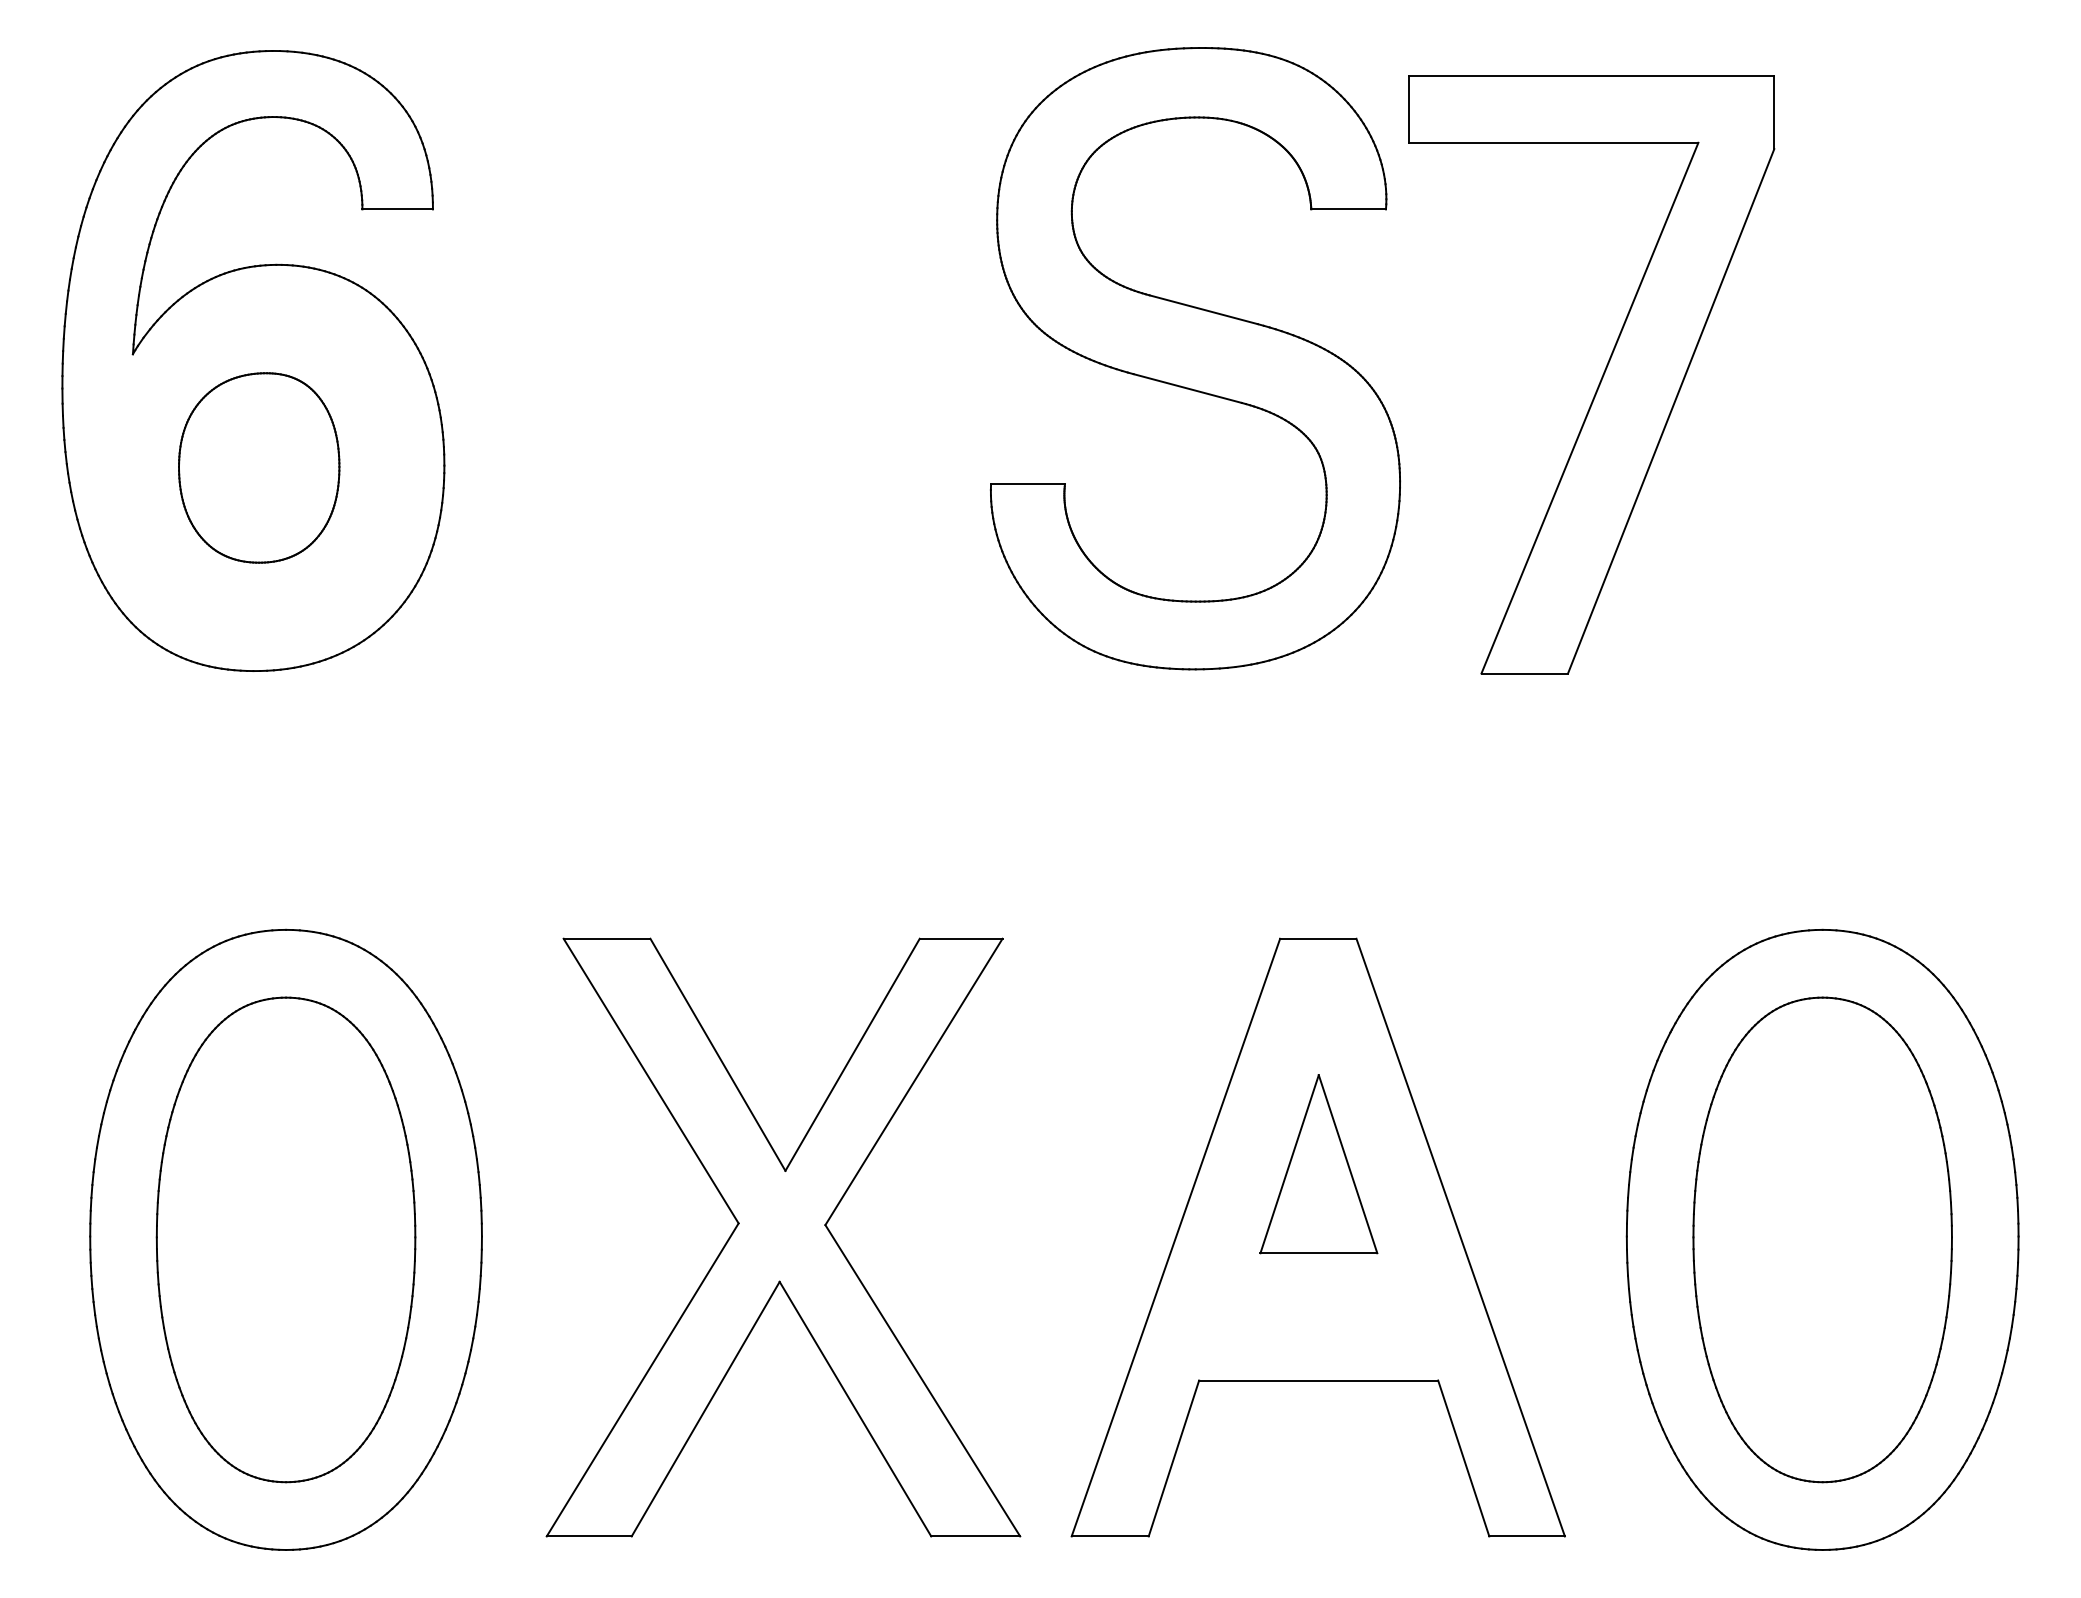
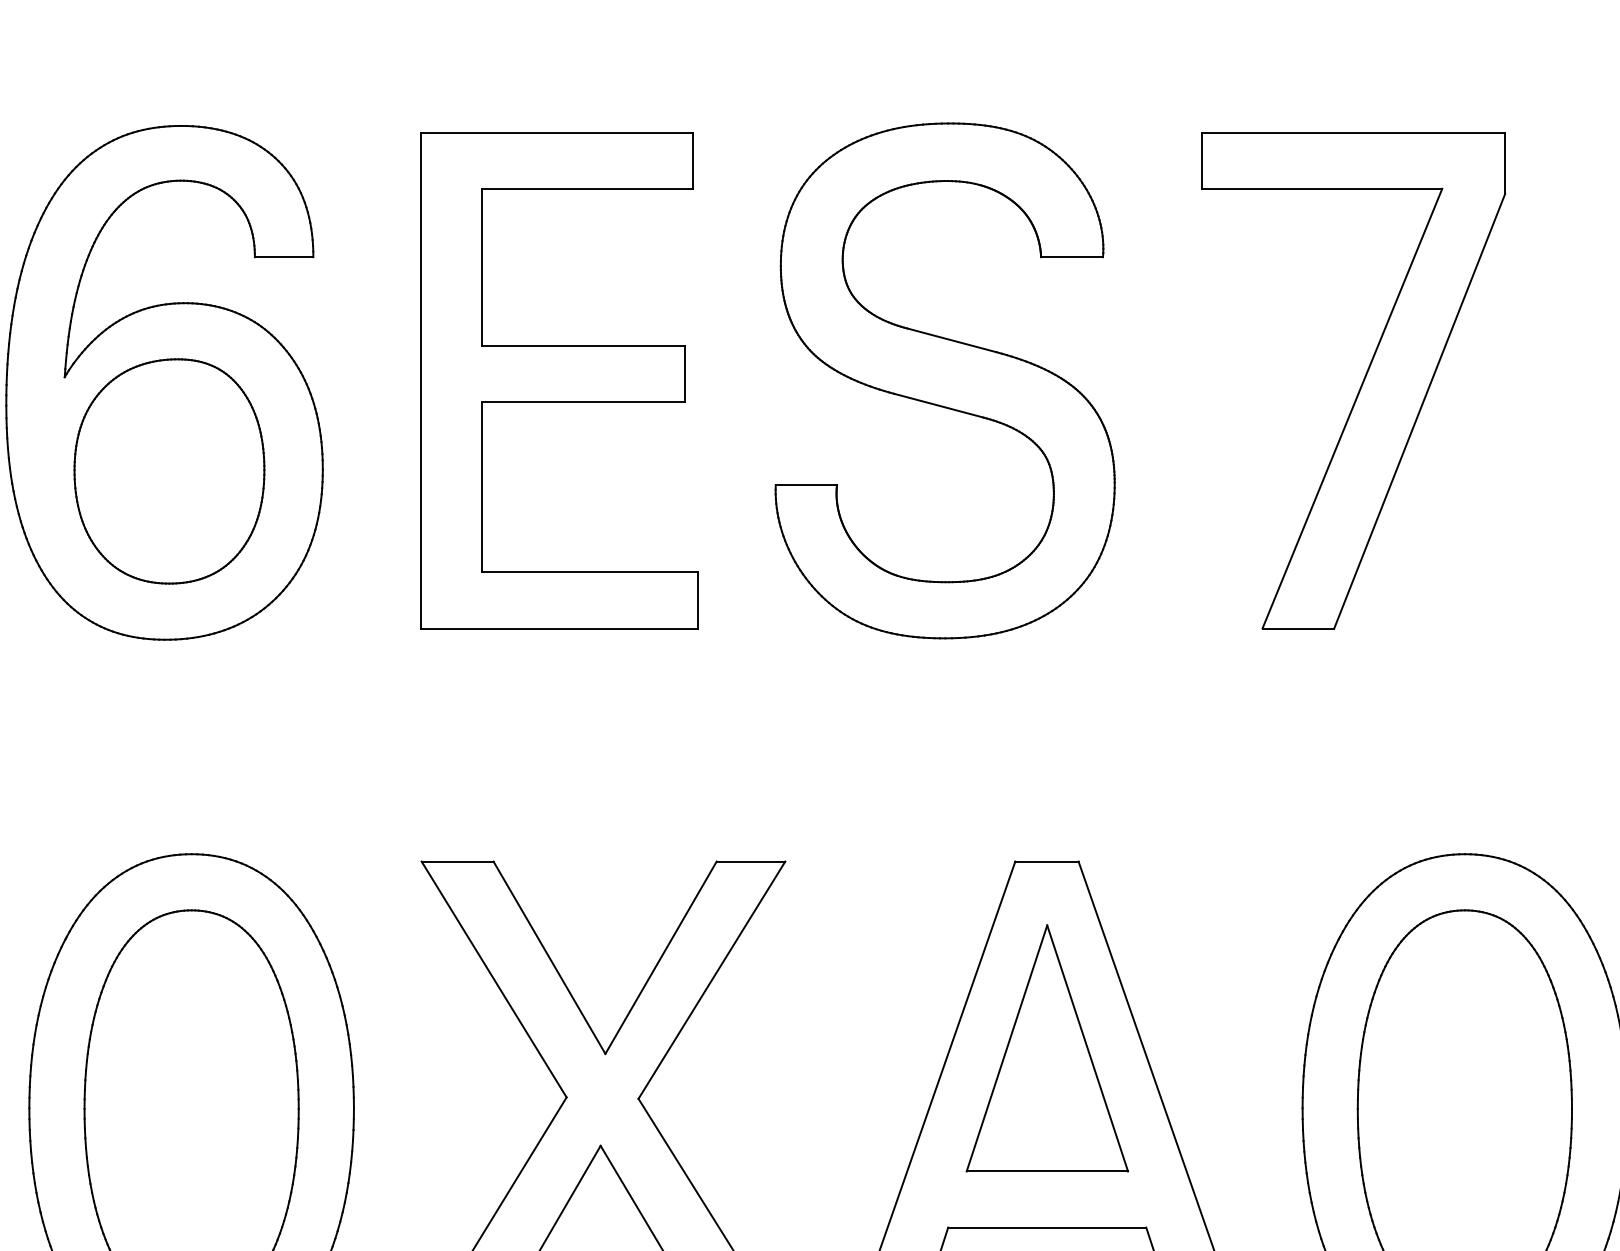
part: (730, 358) -> (559, 380), added
part: (1601, 376) -> (1361, 382), moved
part: (258, 467) -> (168, 471), size x1.43
part: (1318, 1163) -> (1047, 1047), size x1.67

